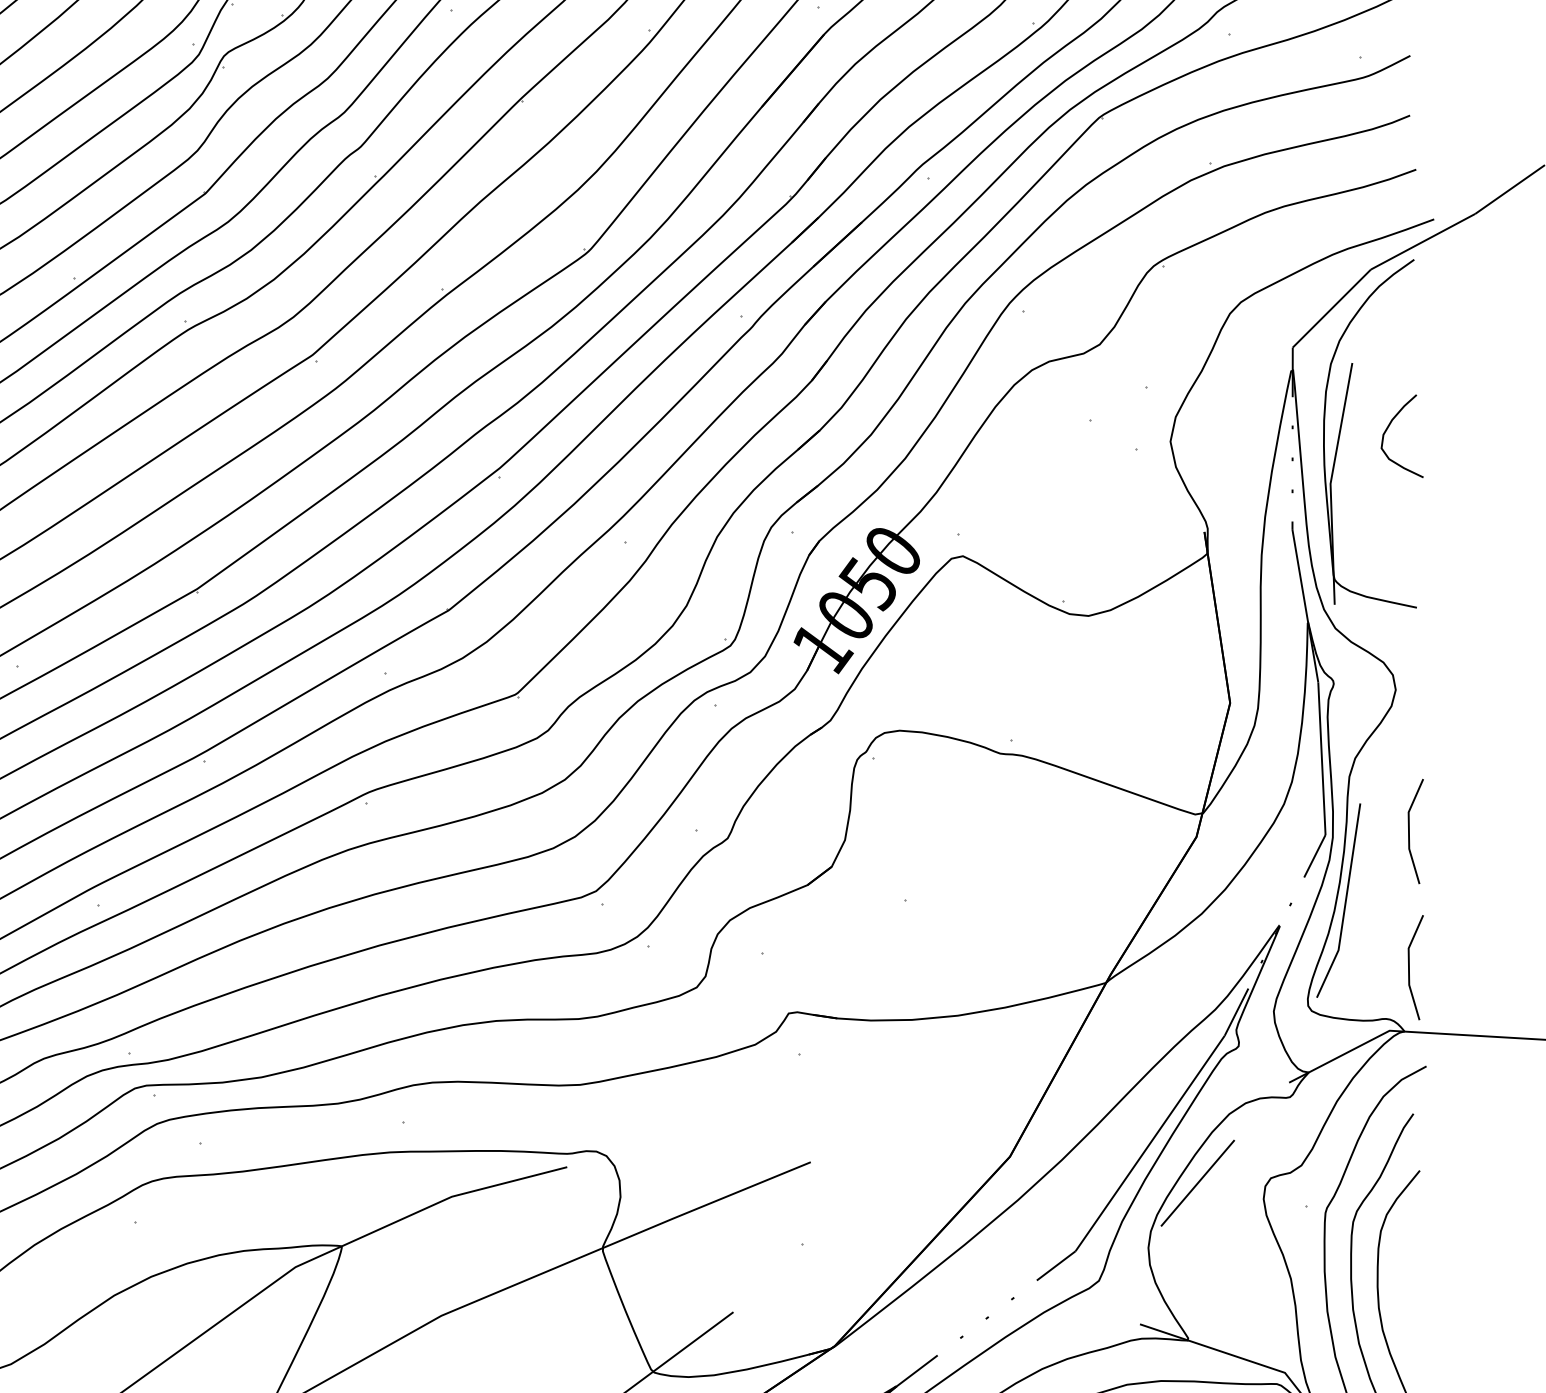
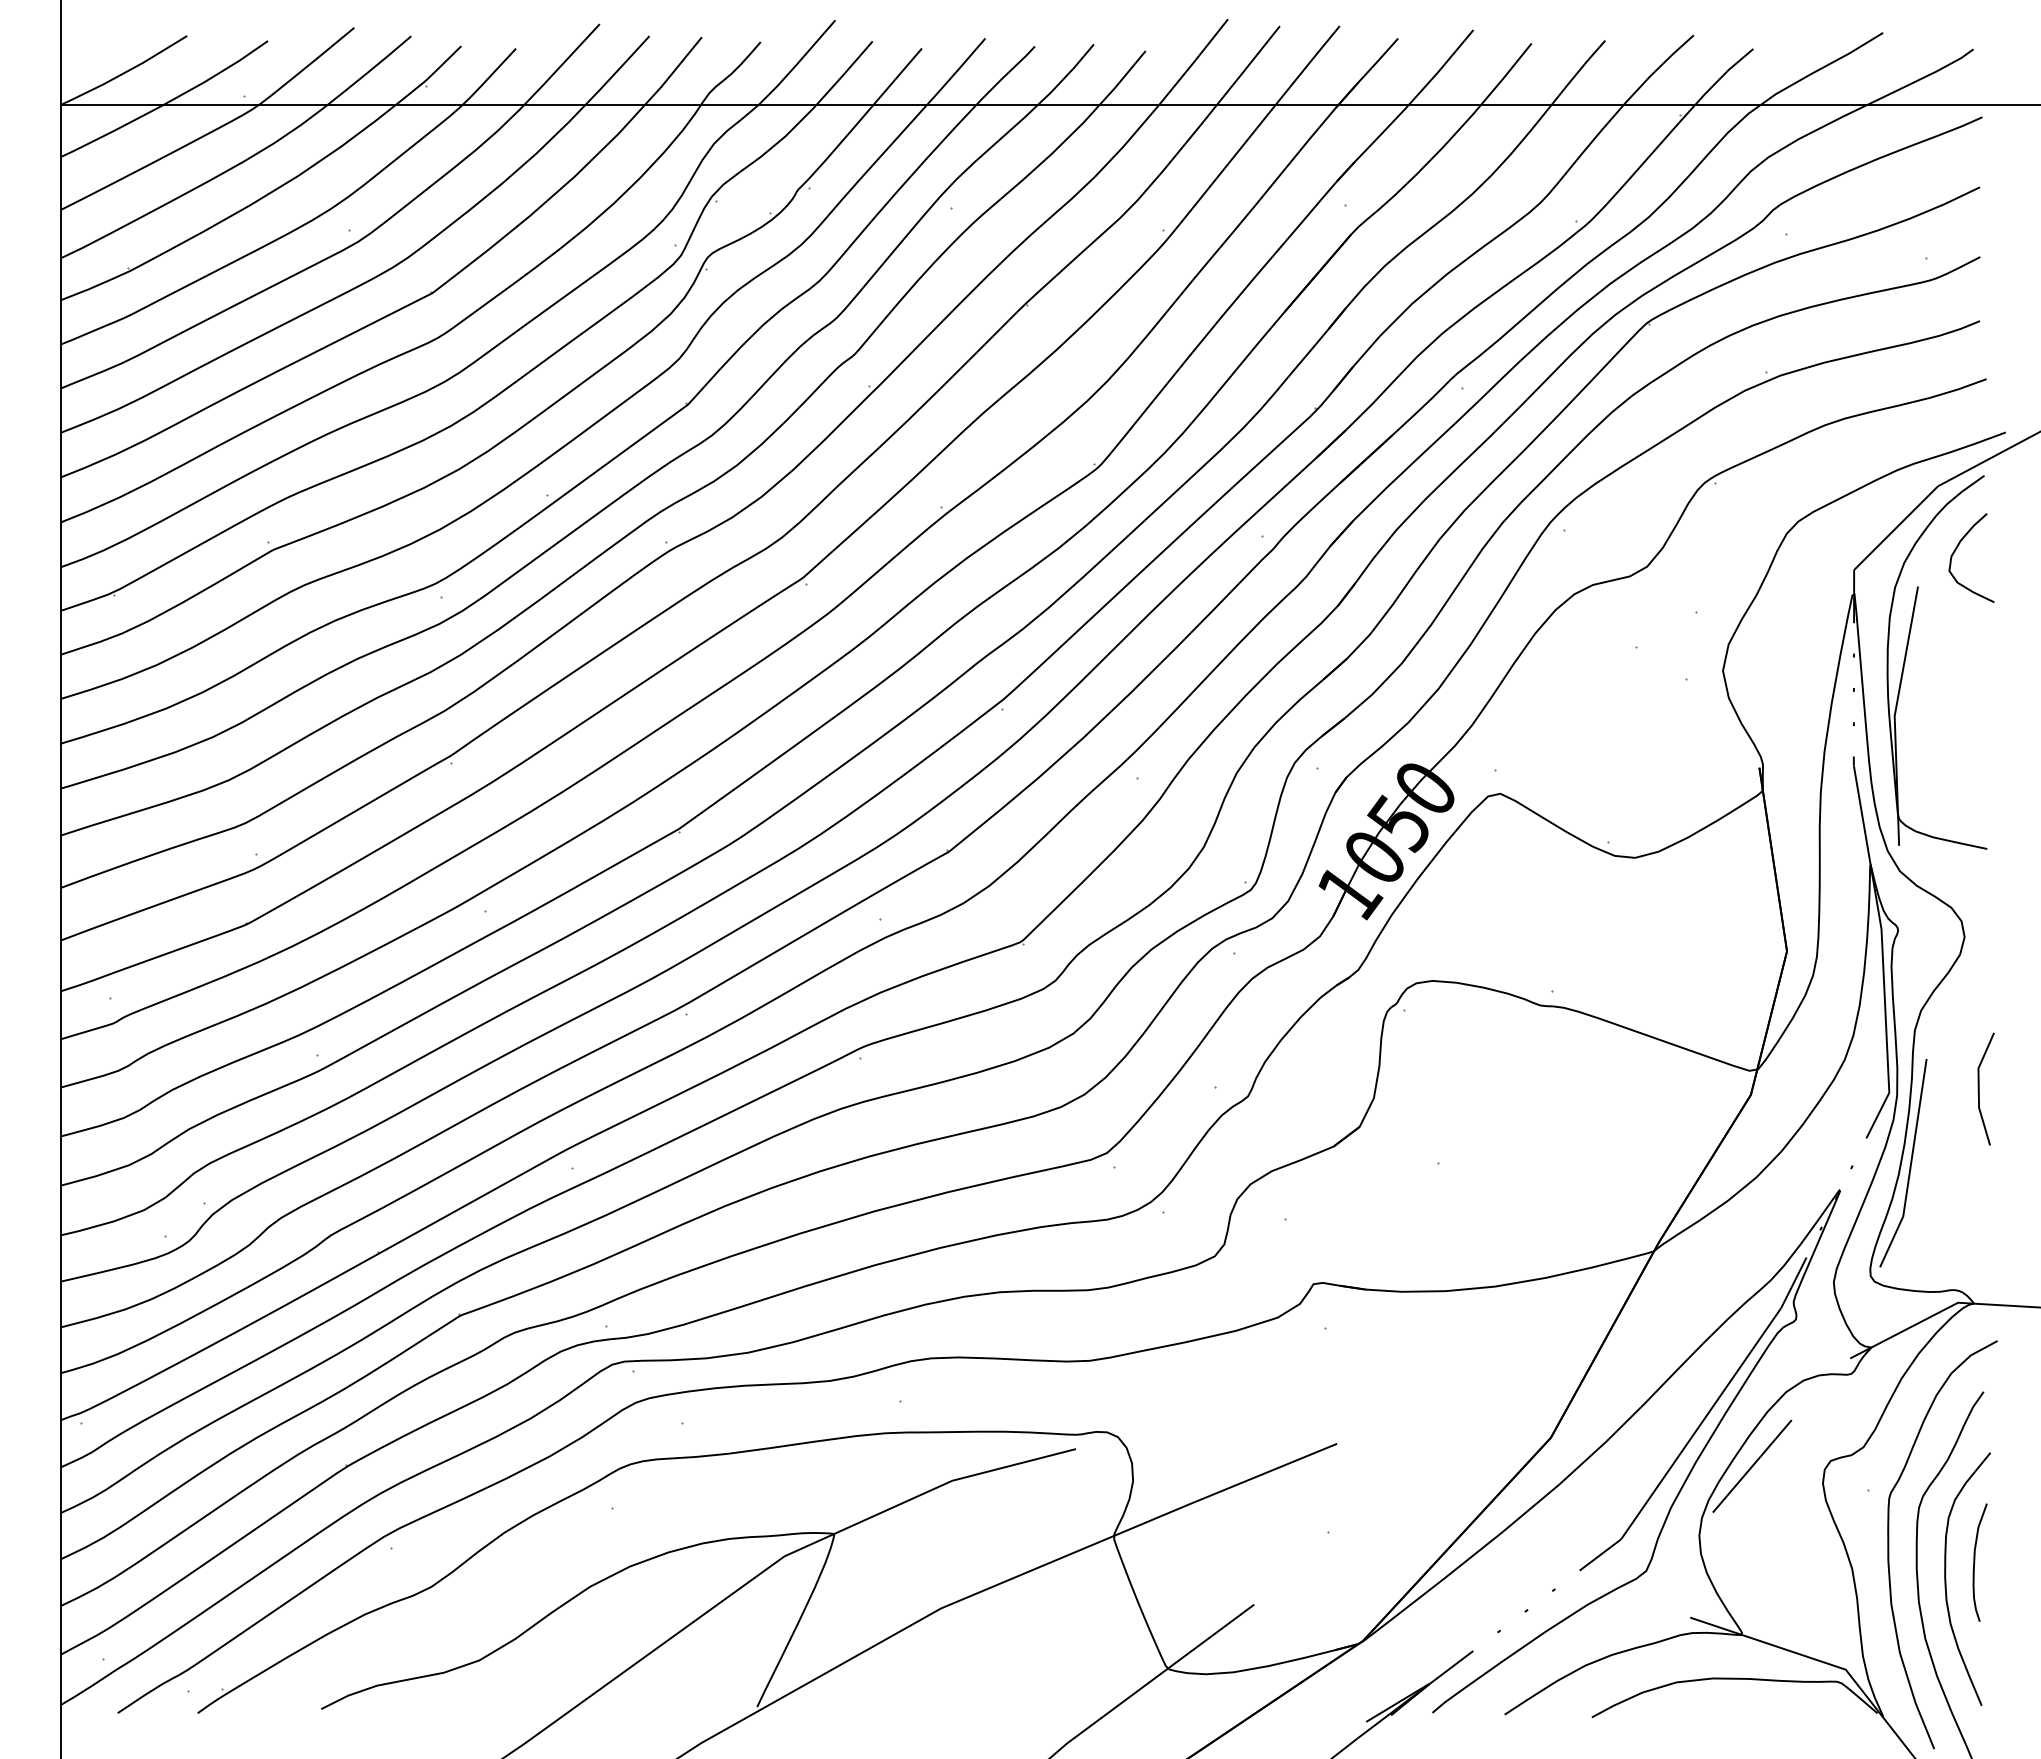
curve: (1388, 429) -> (1956, 550), moved
line: (1409, 967) -> (1979, 1234), removed
curve: (1405, 1272) -> (1975, 1562), added

